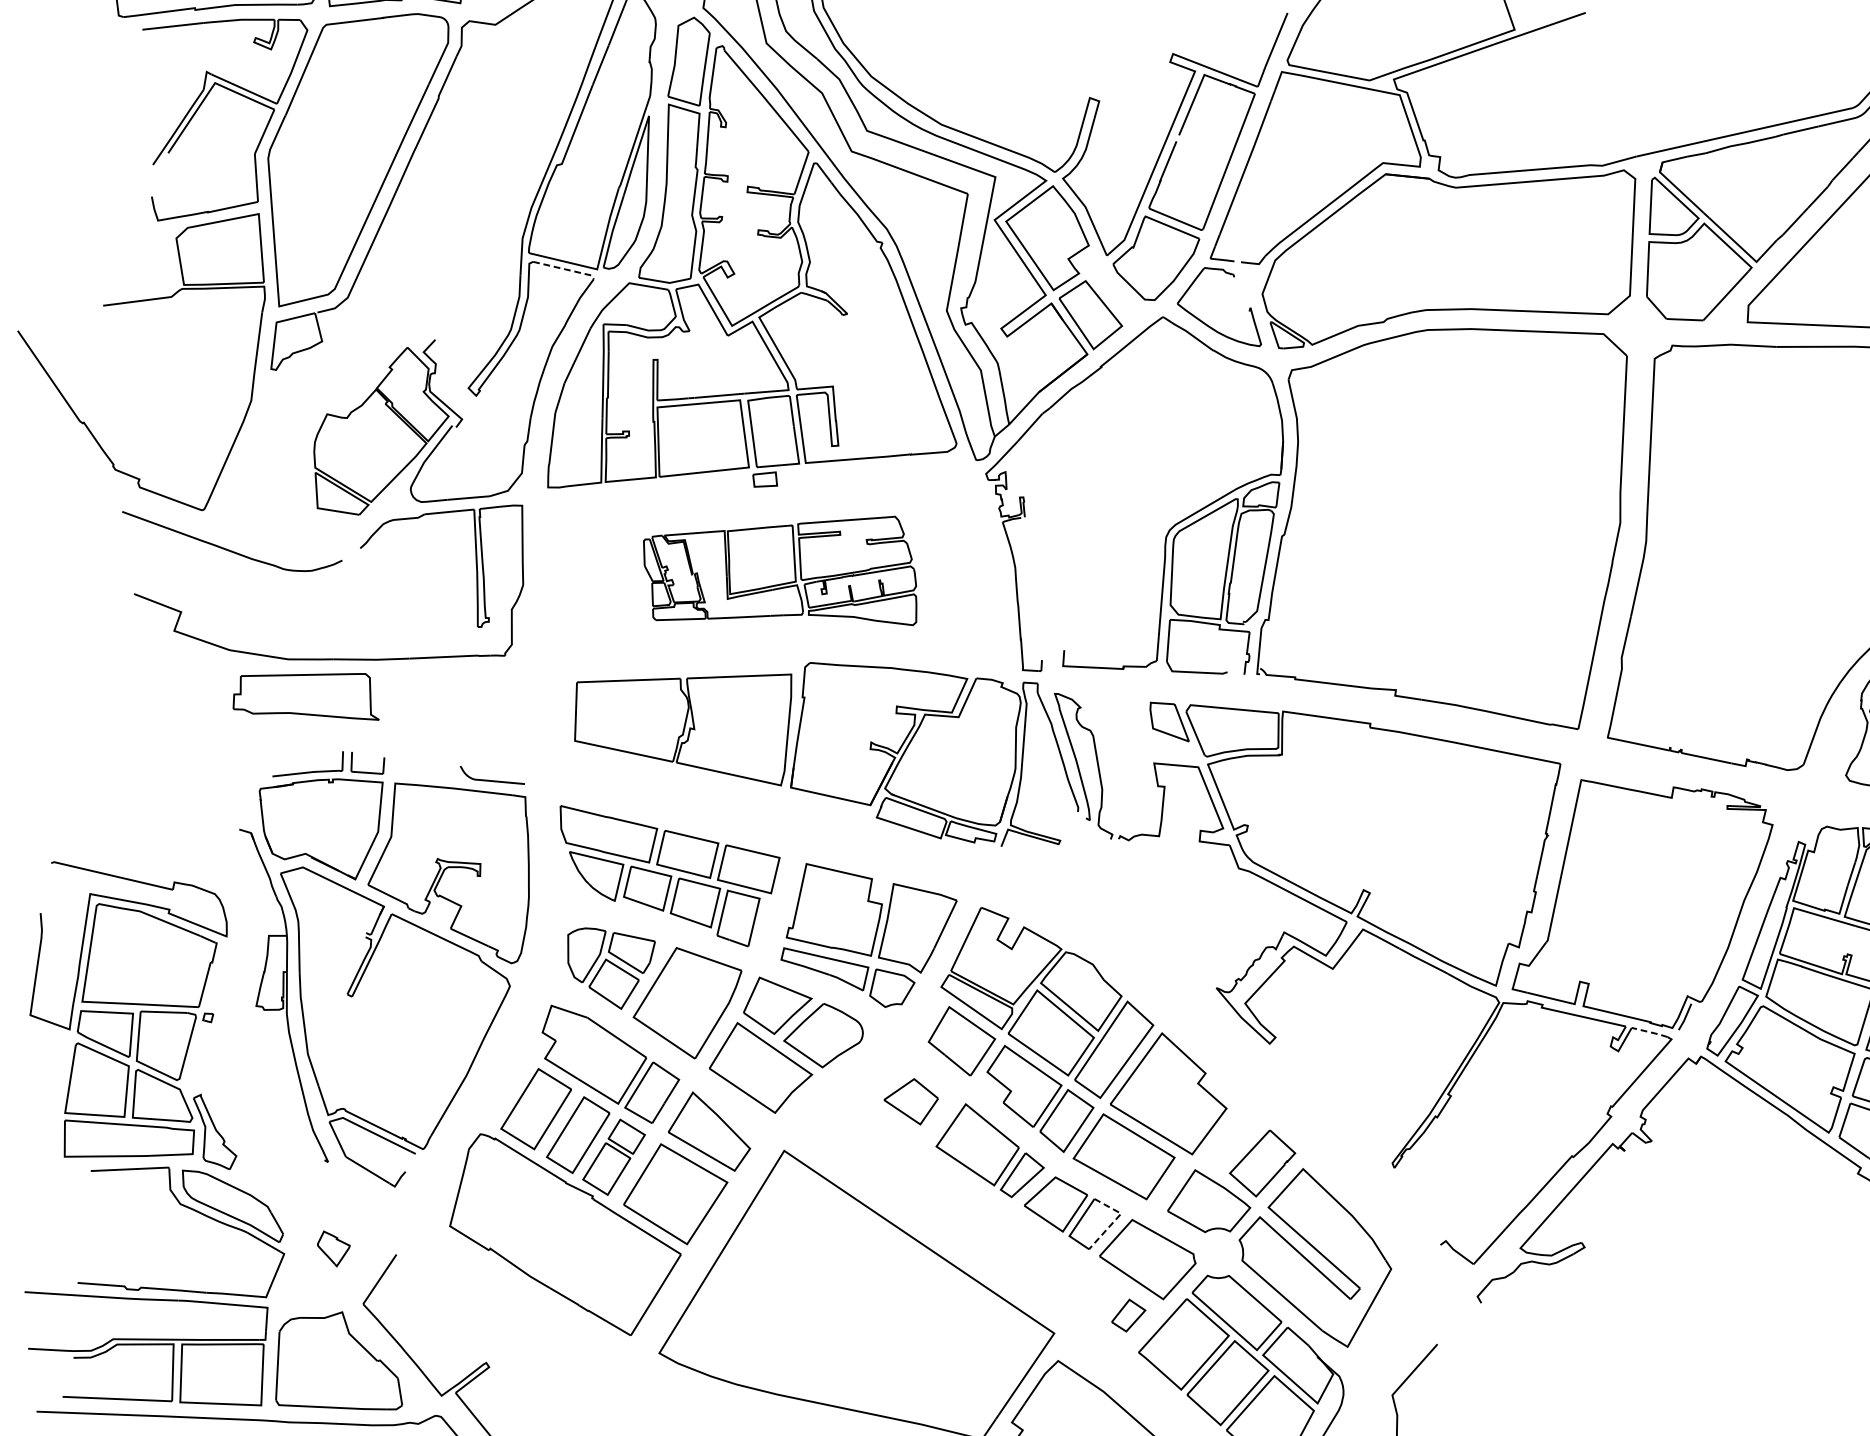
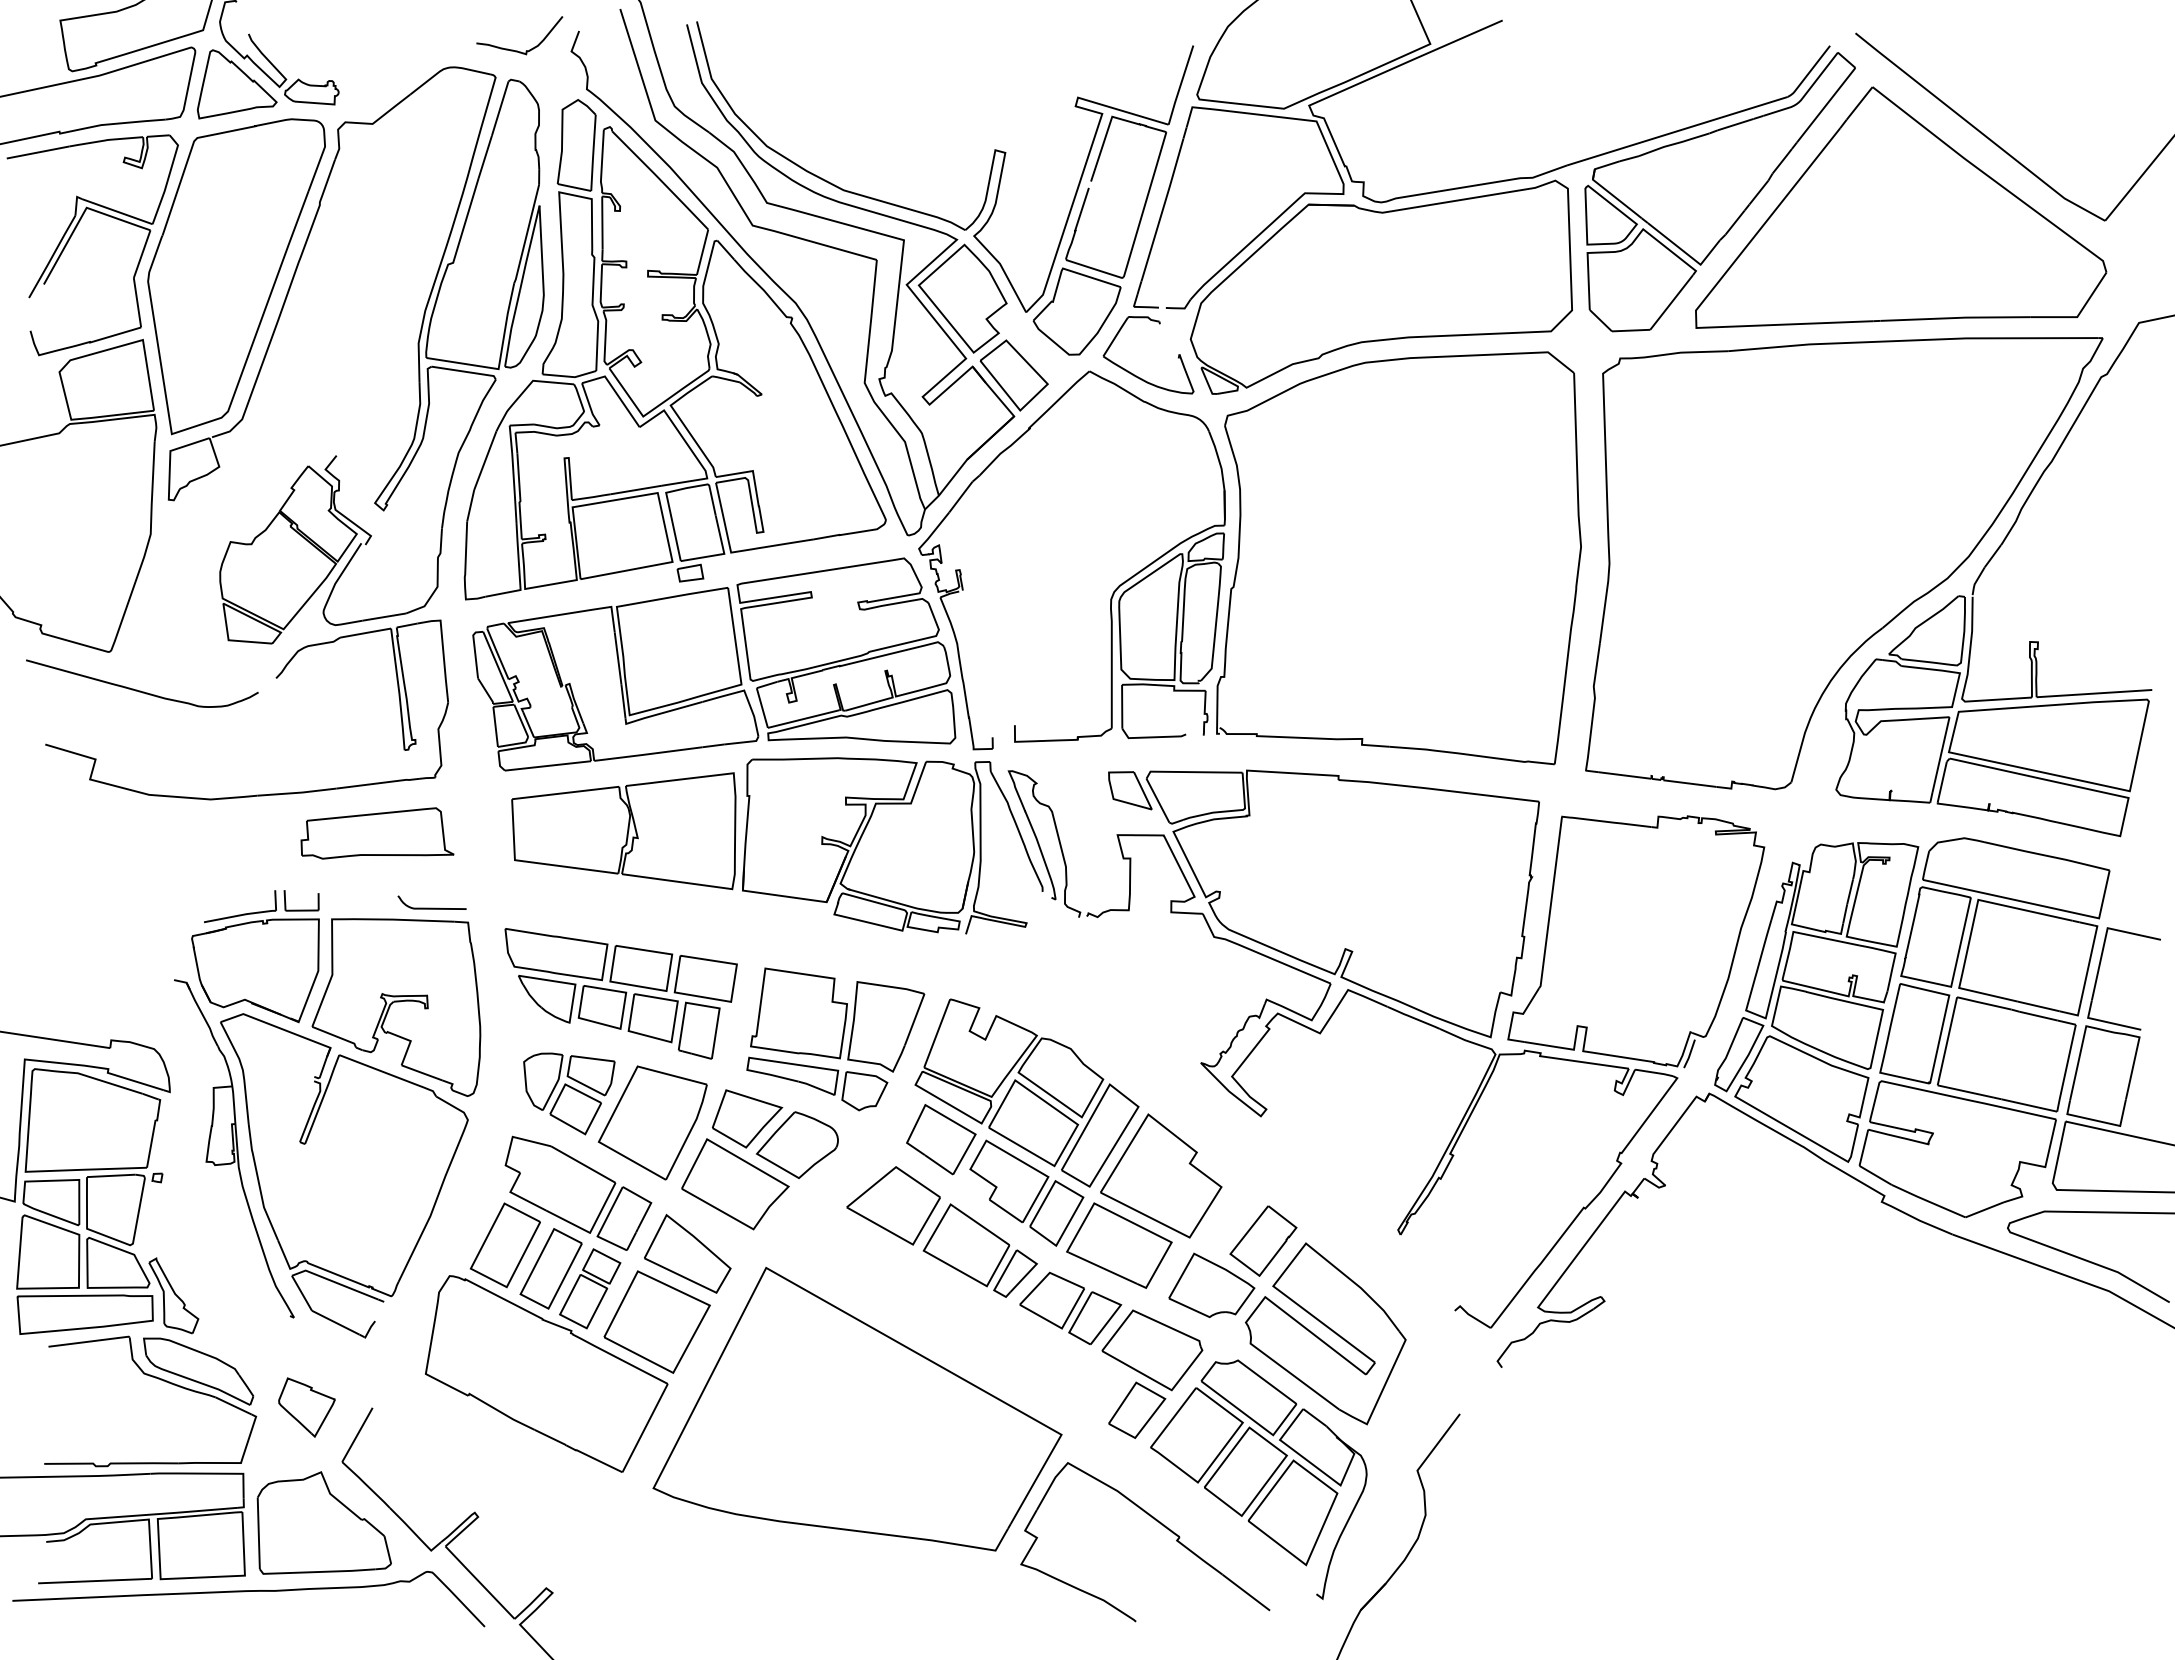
line: (566, 269) -> (466, 371), dashed -> solid
part: (781, 568) -> (714, 664), size x1.67
part: (307, 693) -> (377, 833), moved
line: (1650, 1032) -> (1654, 1072), dashed -> solid
part: (911, 1100) -> (893, 1205), size x1.67
line: (1115, 1220) -> (1115, 1312), dashed -> solid
part: (333, 1249) -> (306, 1407), size x1.67
part: (1128, 1315) -> (1137, 1409), size x1.67

